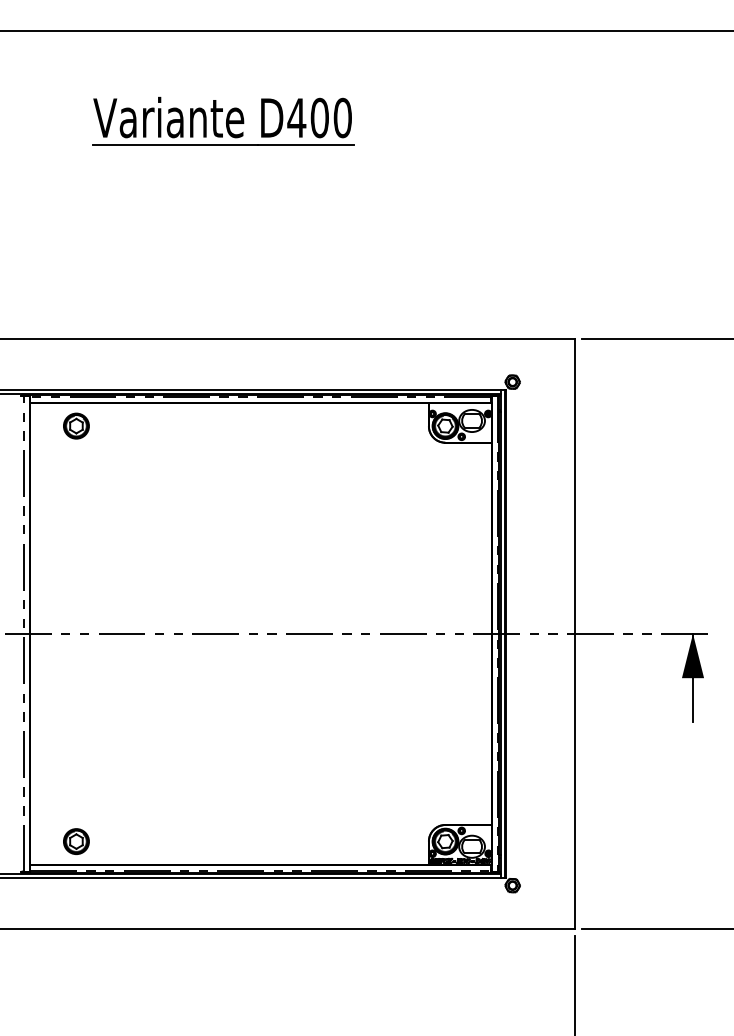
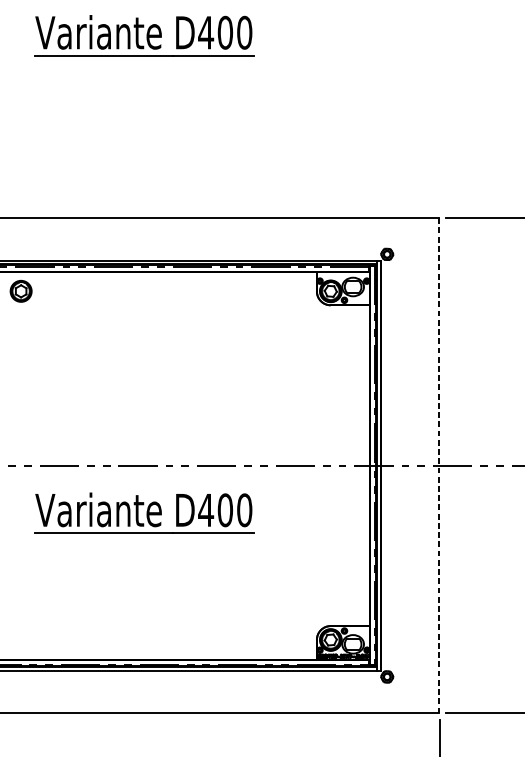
line: (574, 633) -> (439, 465), solid -> dashed
part: (223, 689) -> (144, 512), added
part: (76, 841) -> (21, 639), removed

